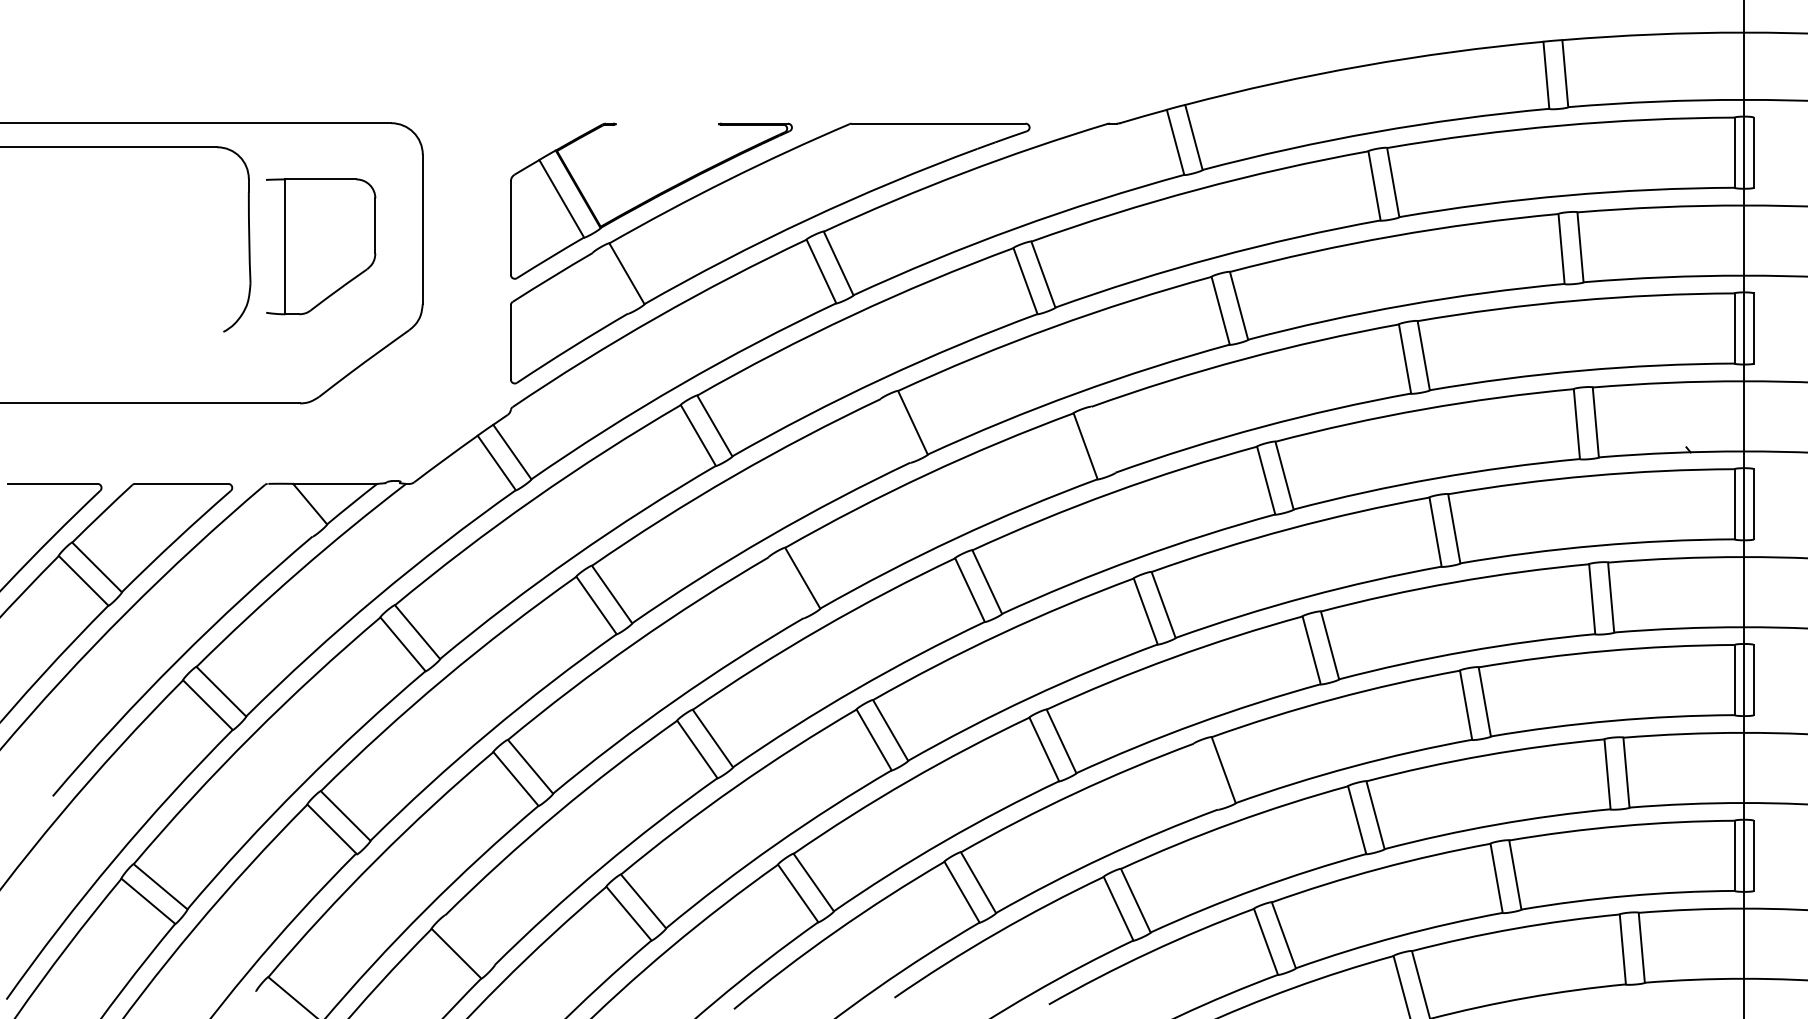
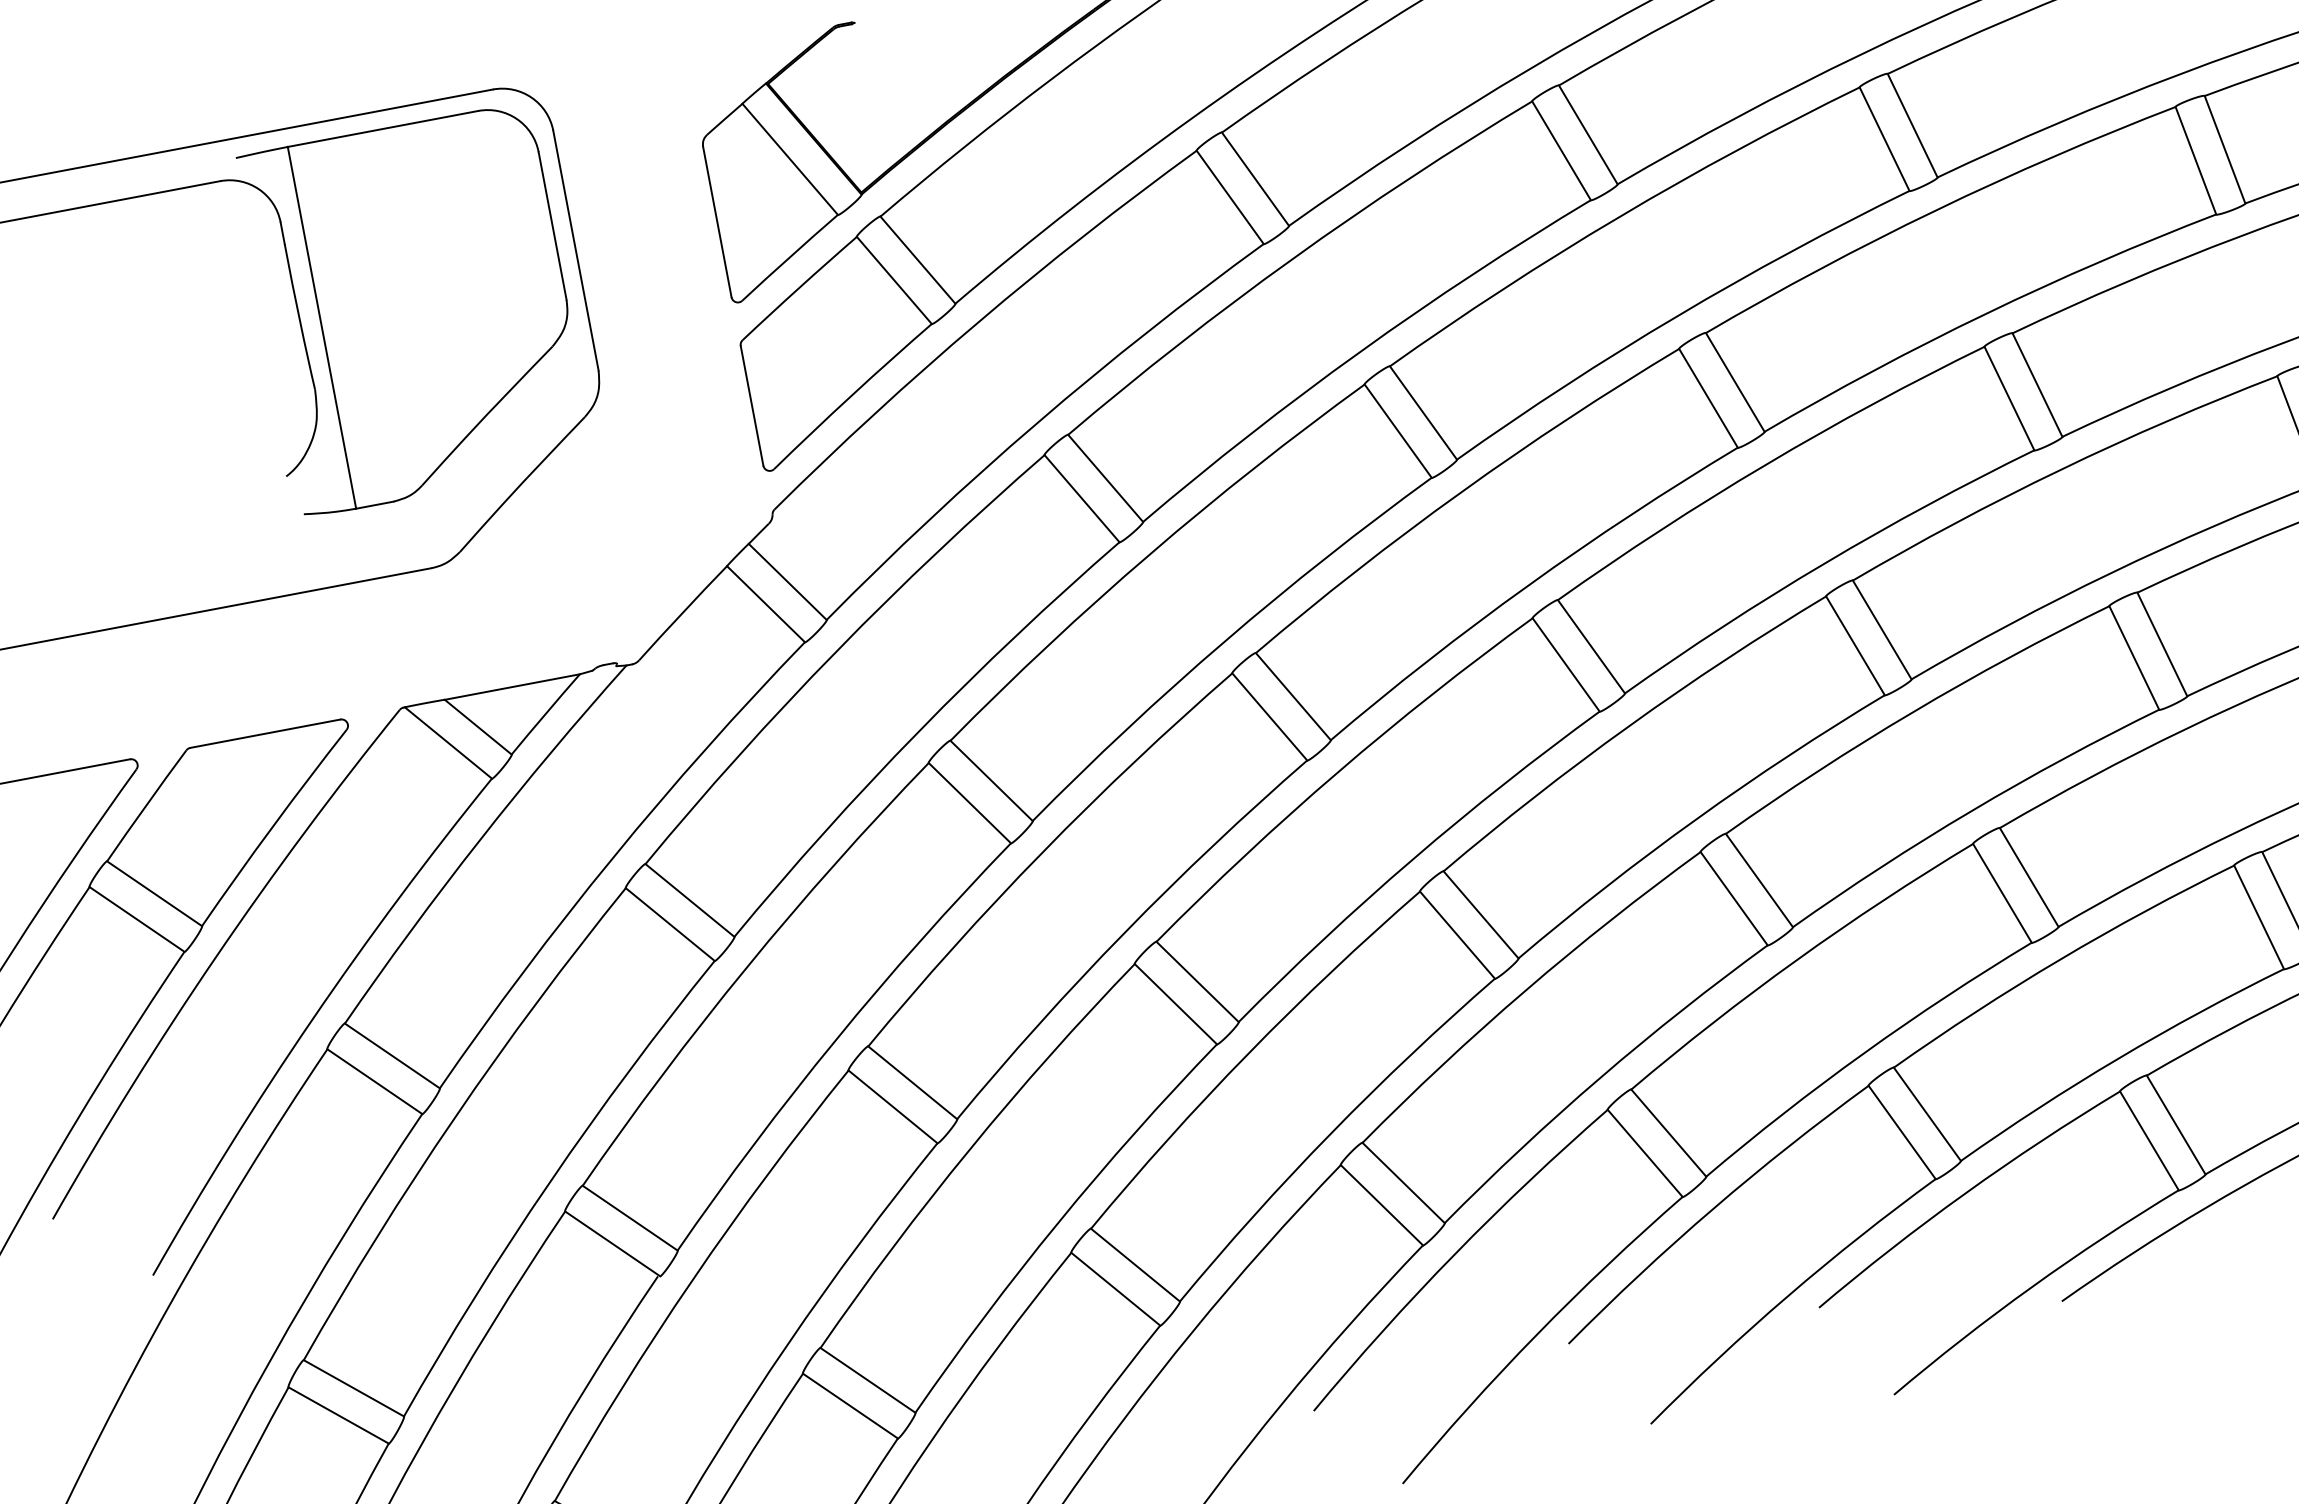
part: (320, 246) -> (416, 309), size x1.67
line: (610, 282) -> (894, 279), added
line: (895, 430) -> (1397, 430), added
line: (1103, 439) -> (1735, 381), added
line: (290, 509) -> (448, 741), added
line: (785, 587) -> (1268, 716), added
line: (1205, 776) -> (2001, 893), added
line: (469, 940) -> (867, 1380), added

